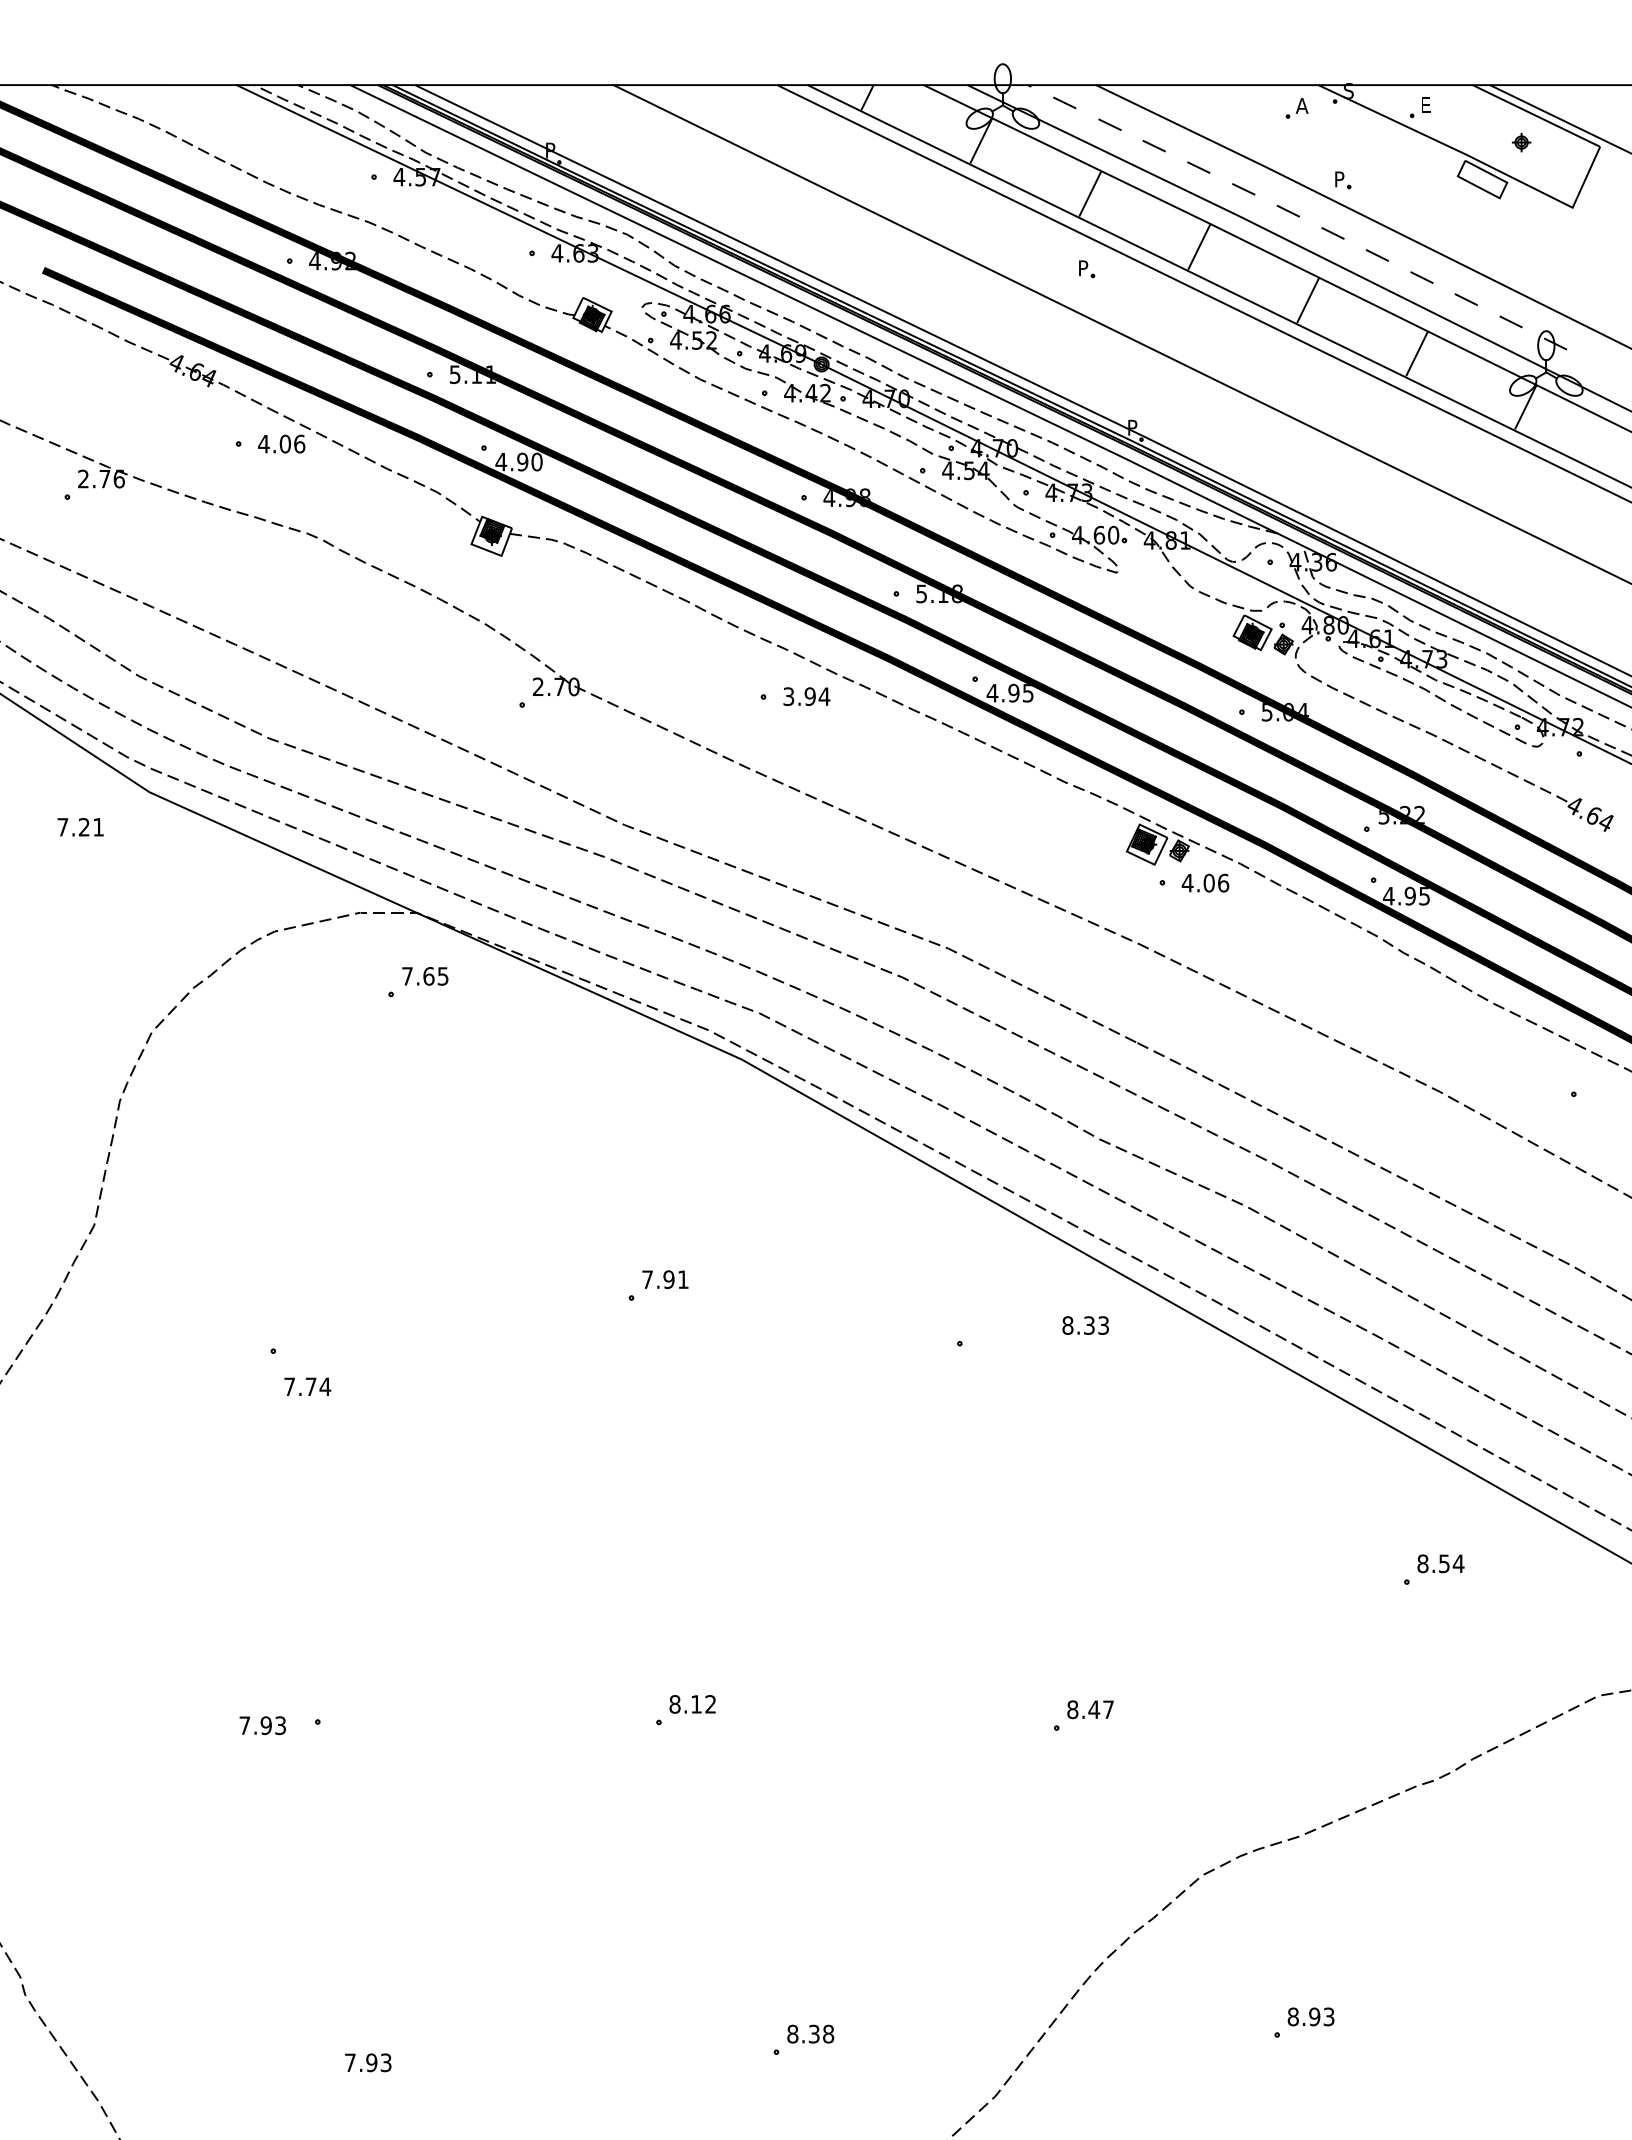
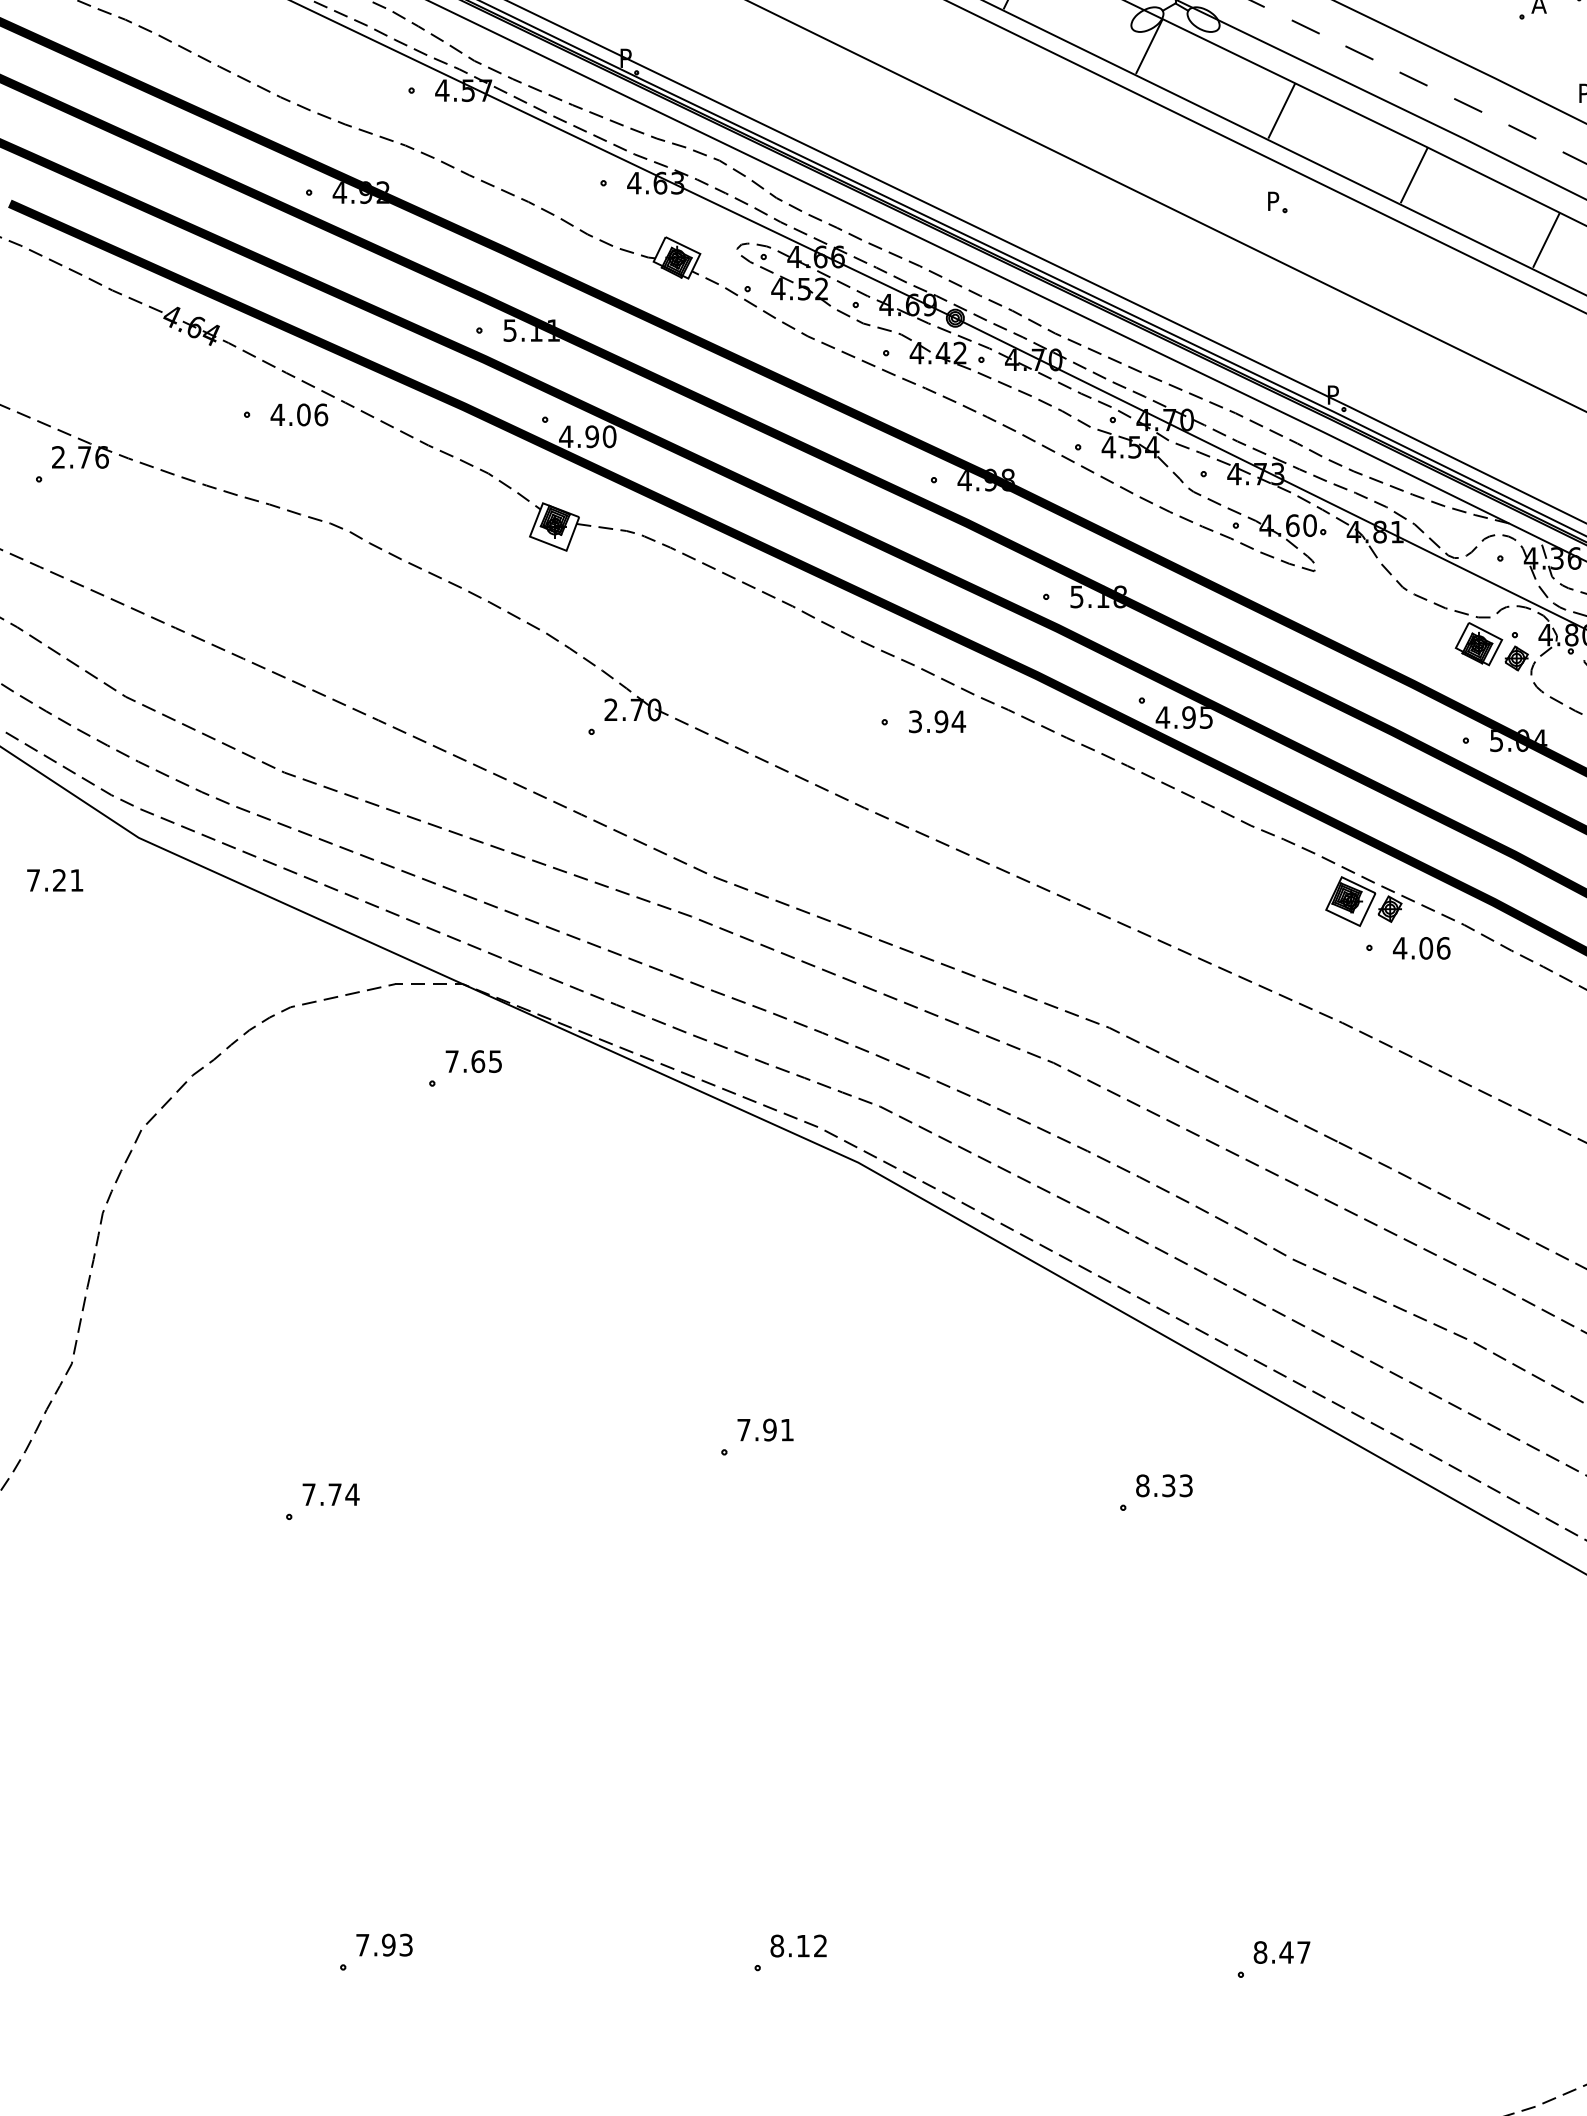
text: (1085, 1325) -> (1164, 1485), moved
text: (307, 1386) -> (330, 1494), moved
text: (262, 1725) -> (384, 1944), moved

